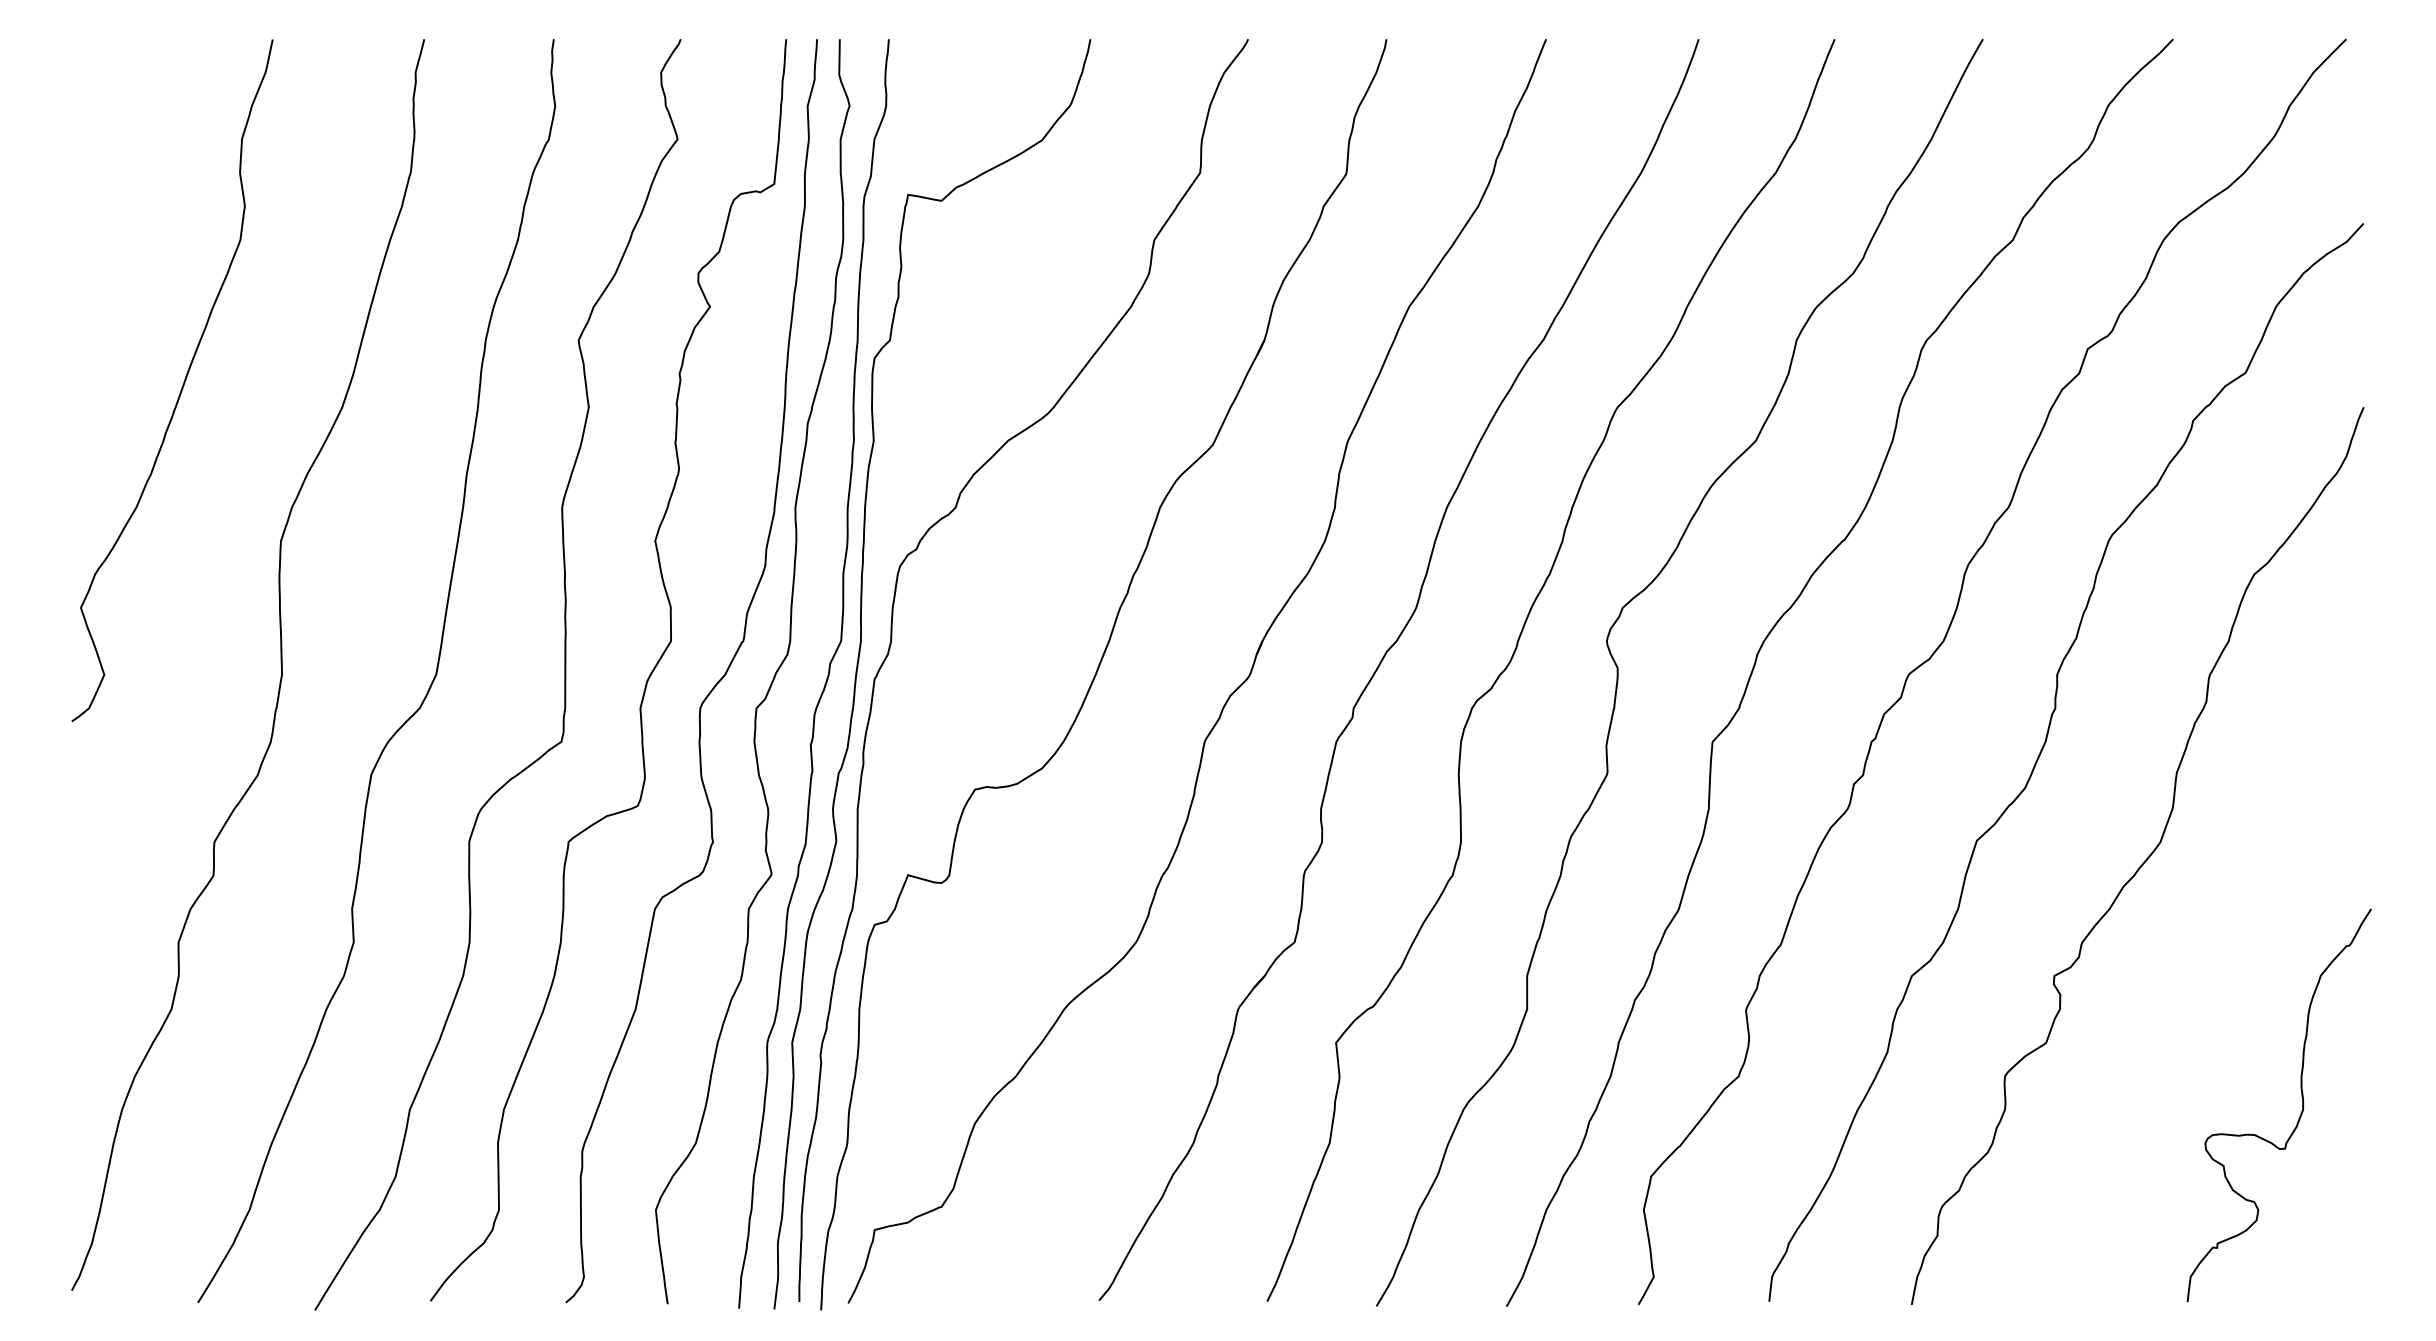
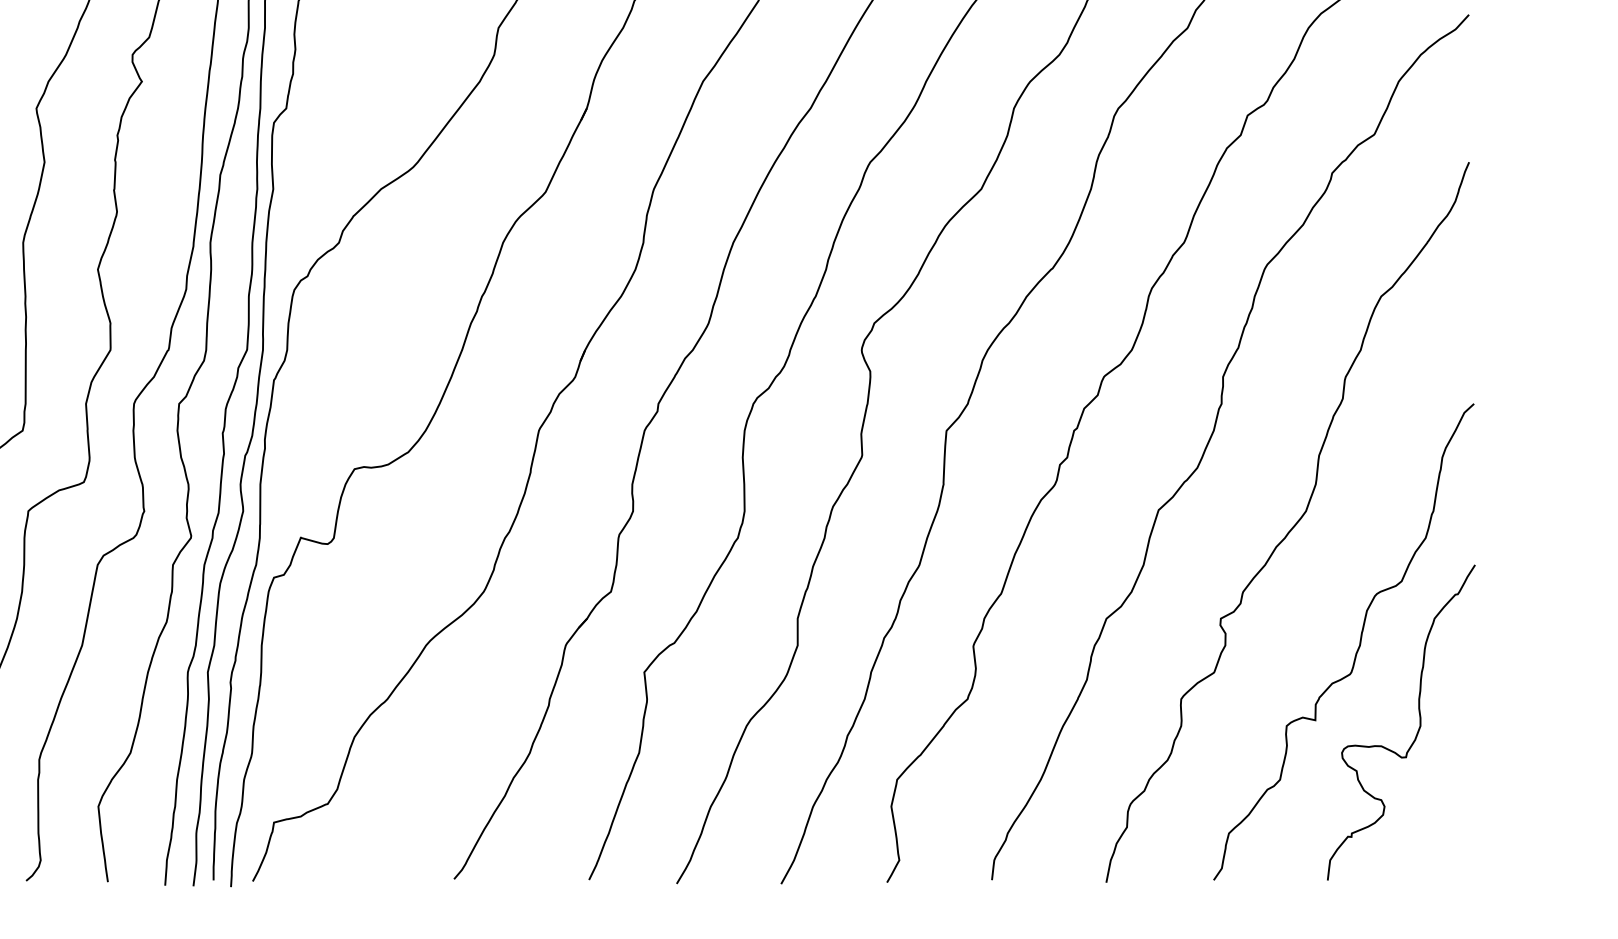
curve: (2225, 1011) -> (1358, 647), added

